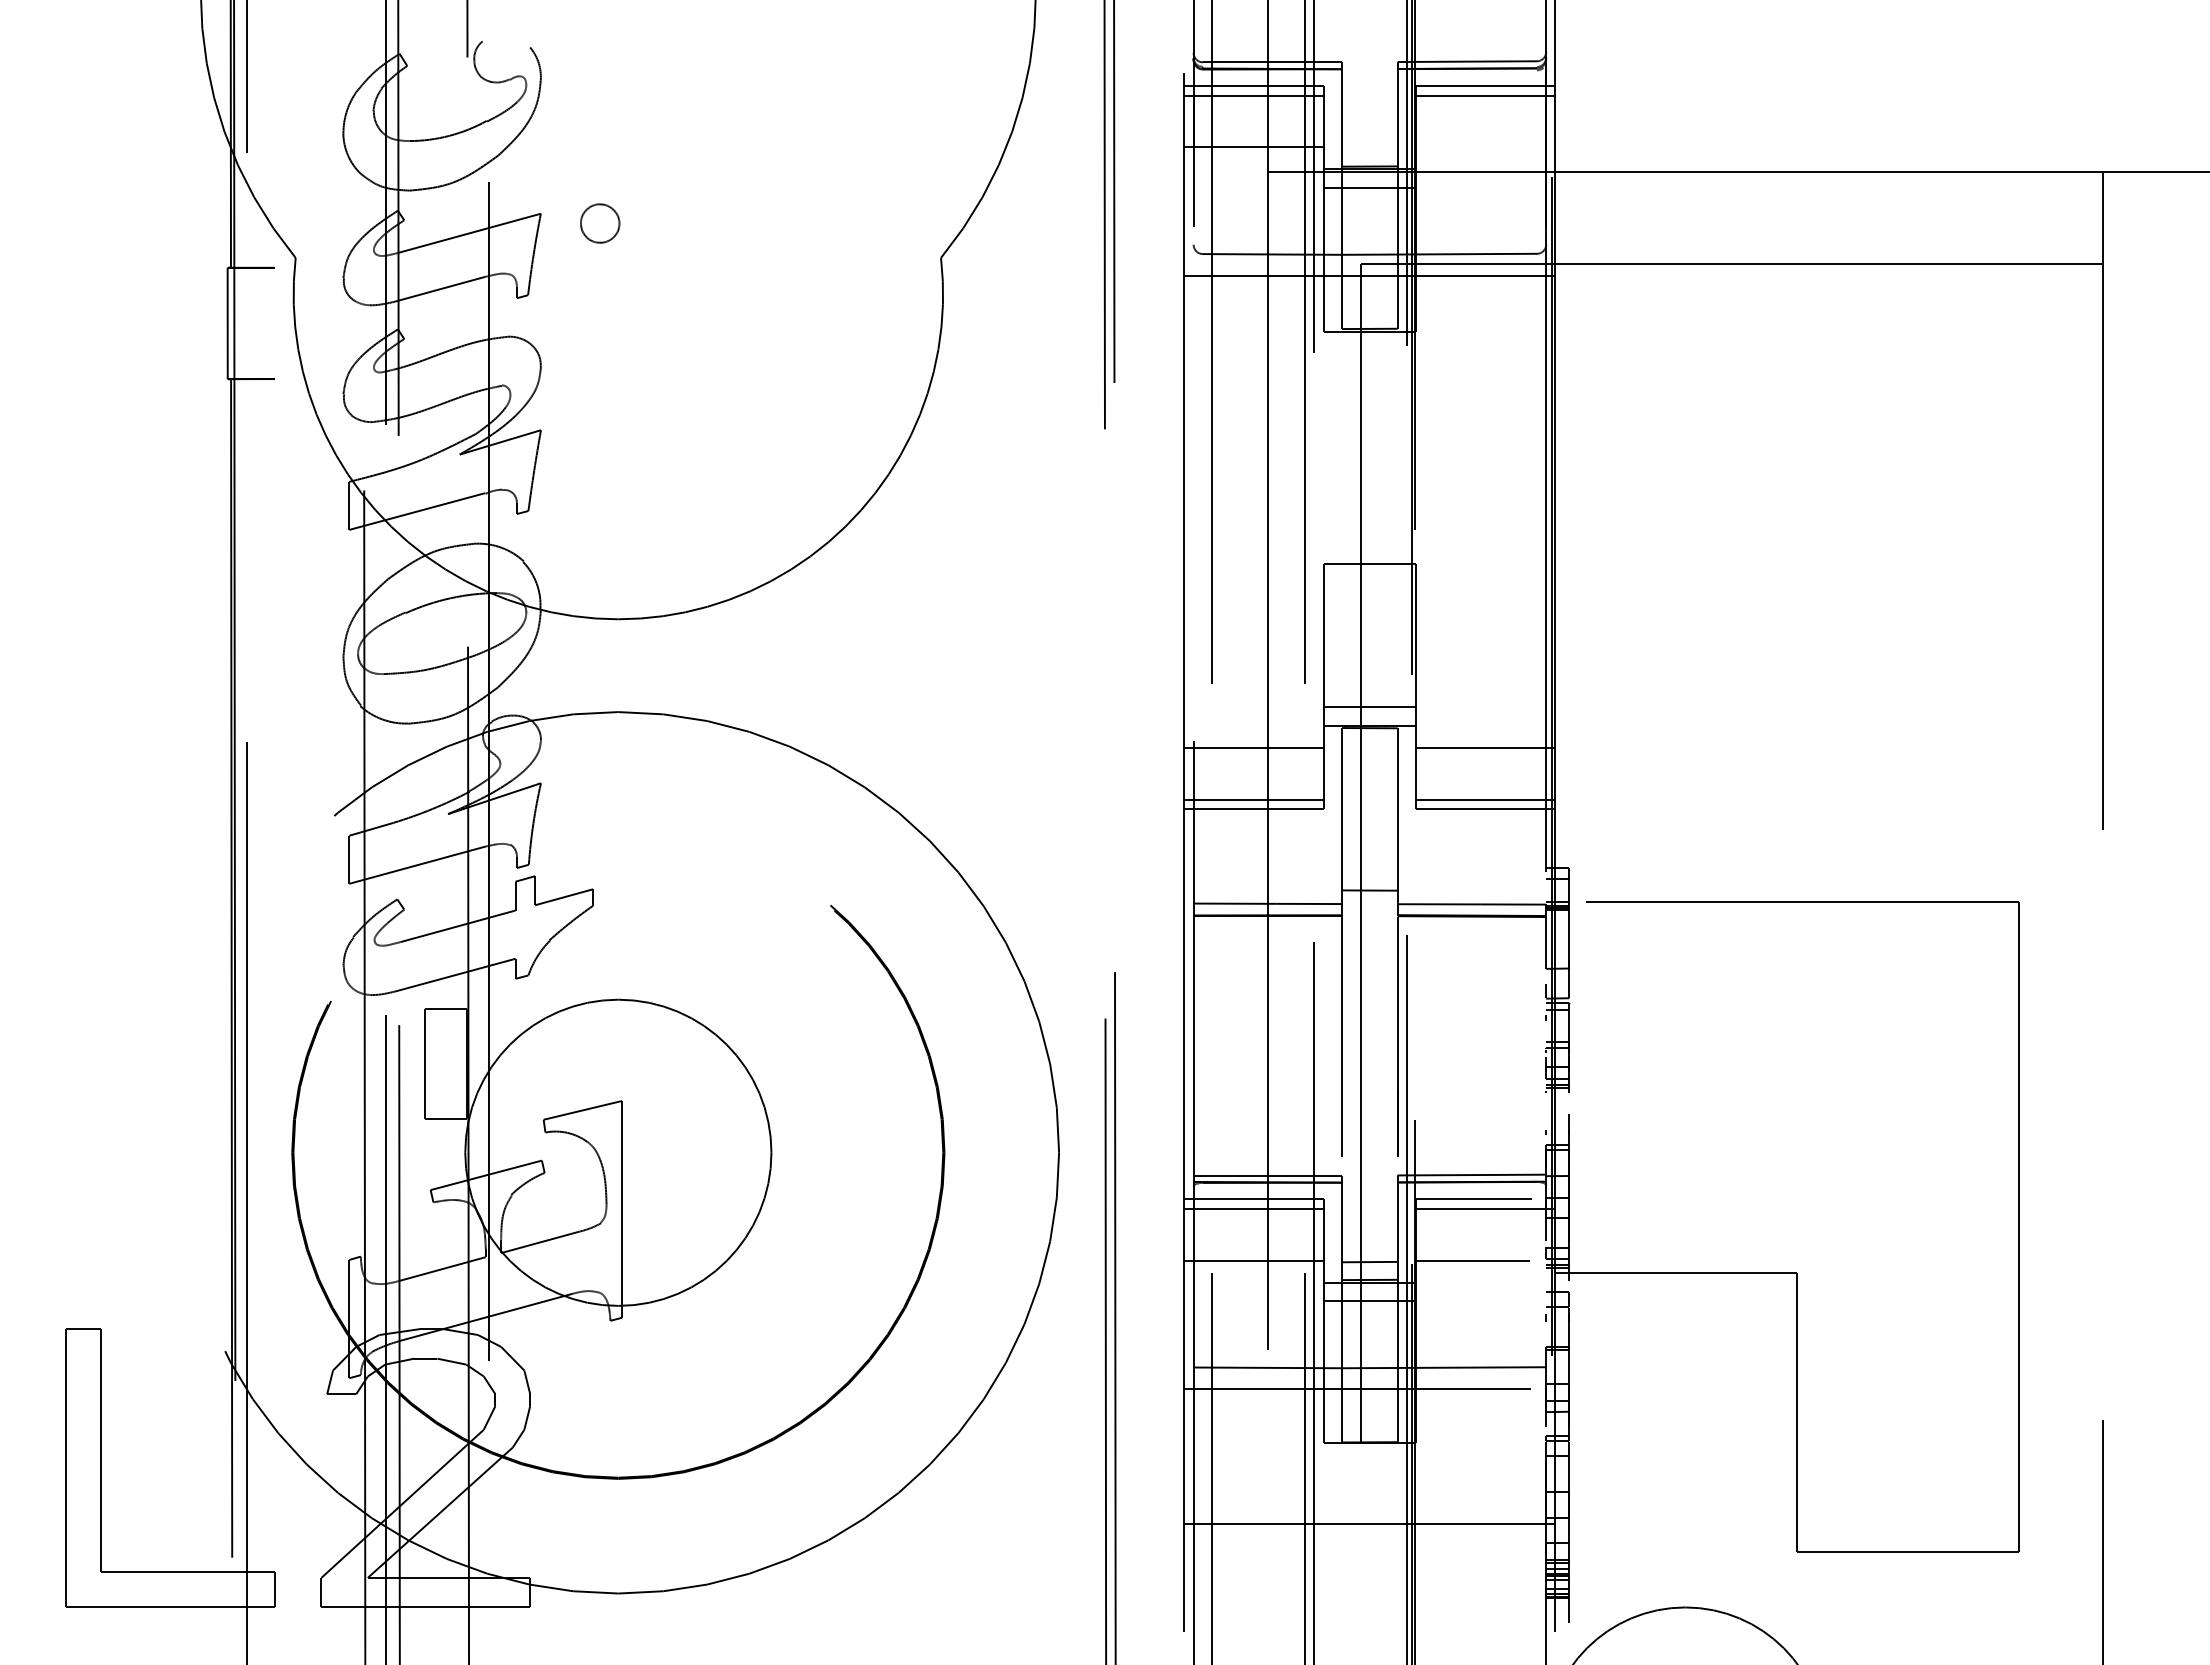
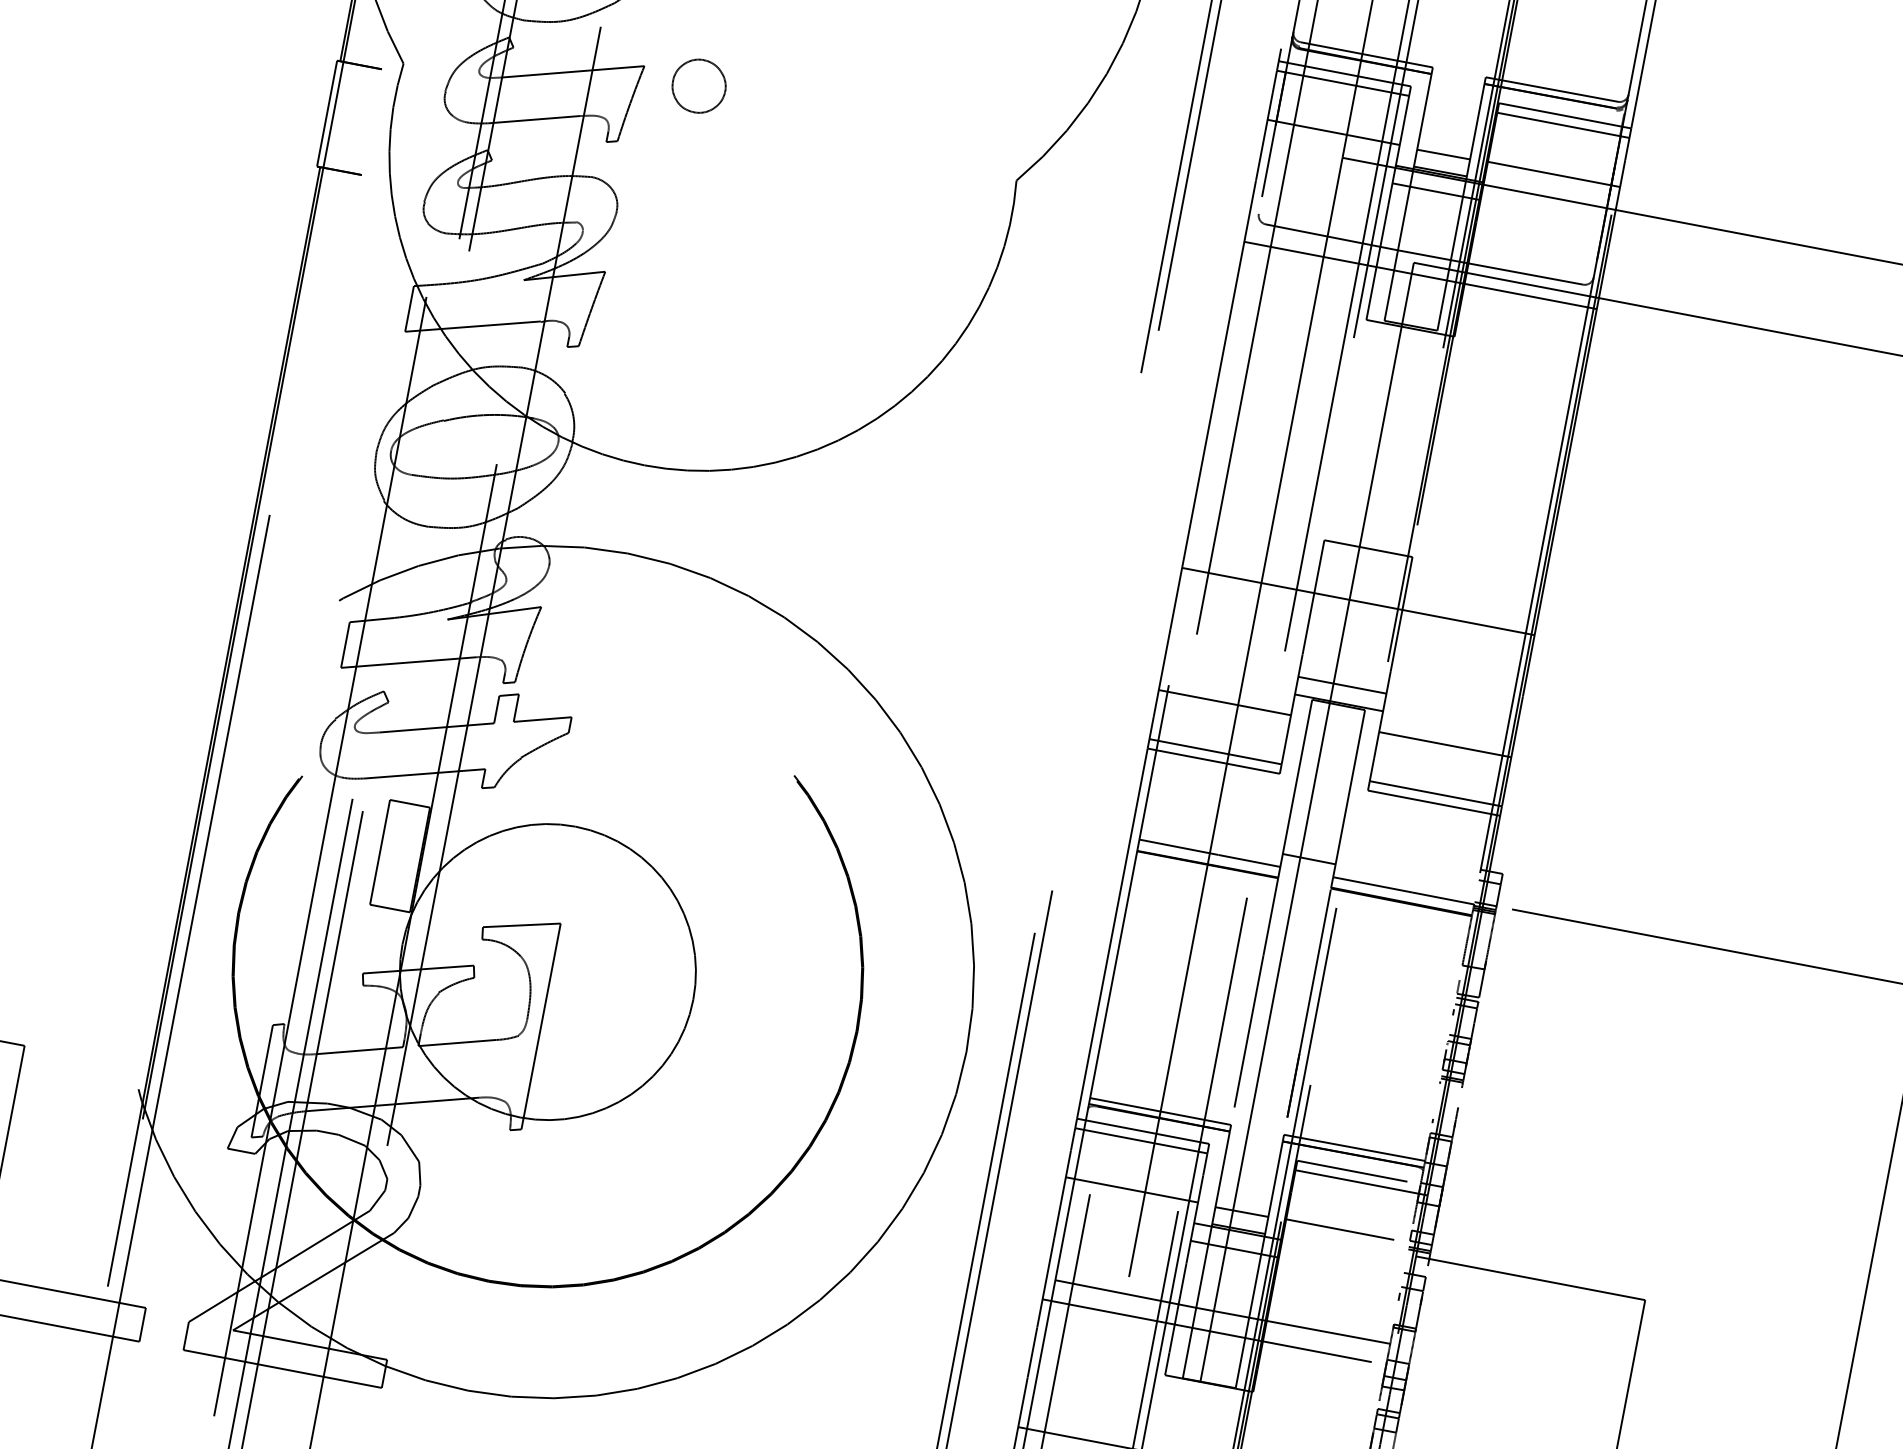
line: (1485, 147) -> (1553, 174), added
line: (1369, 148) -> (1443, 154), added
part: (599, 223) -> (698, 86), size x1.43
line: (1369, 619) -> (1357, 601), added

